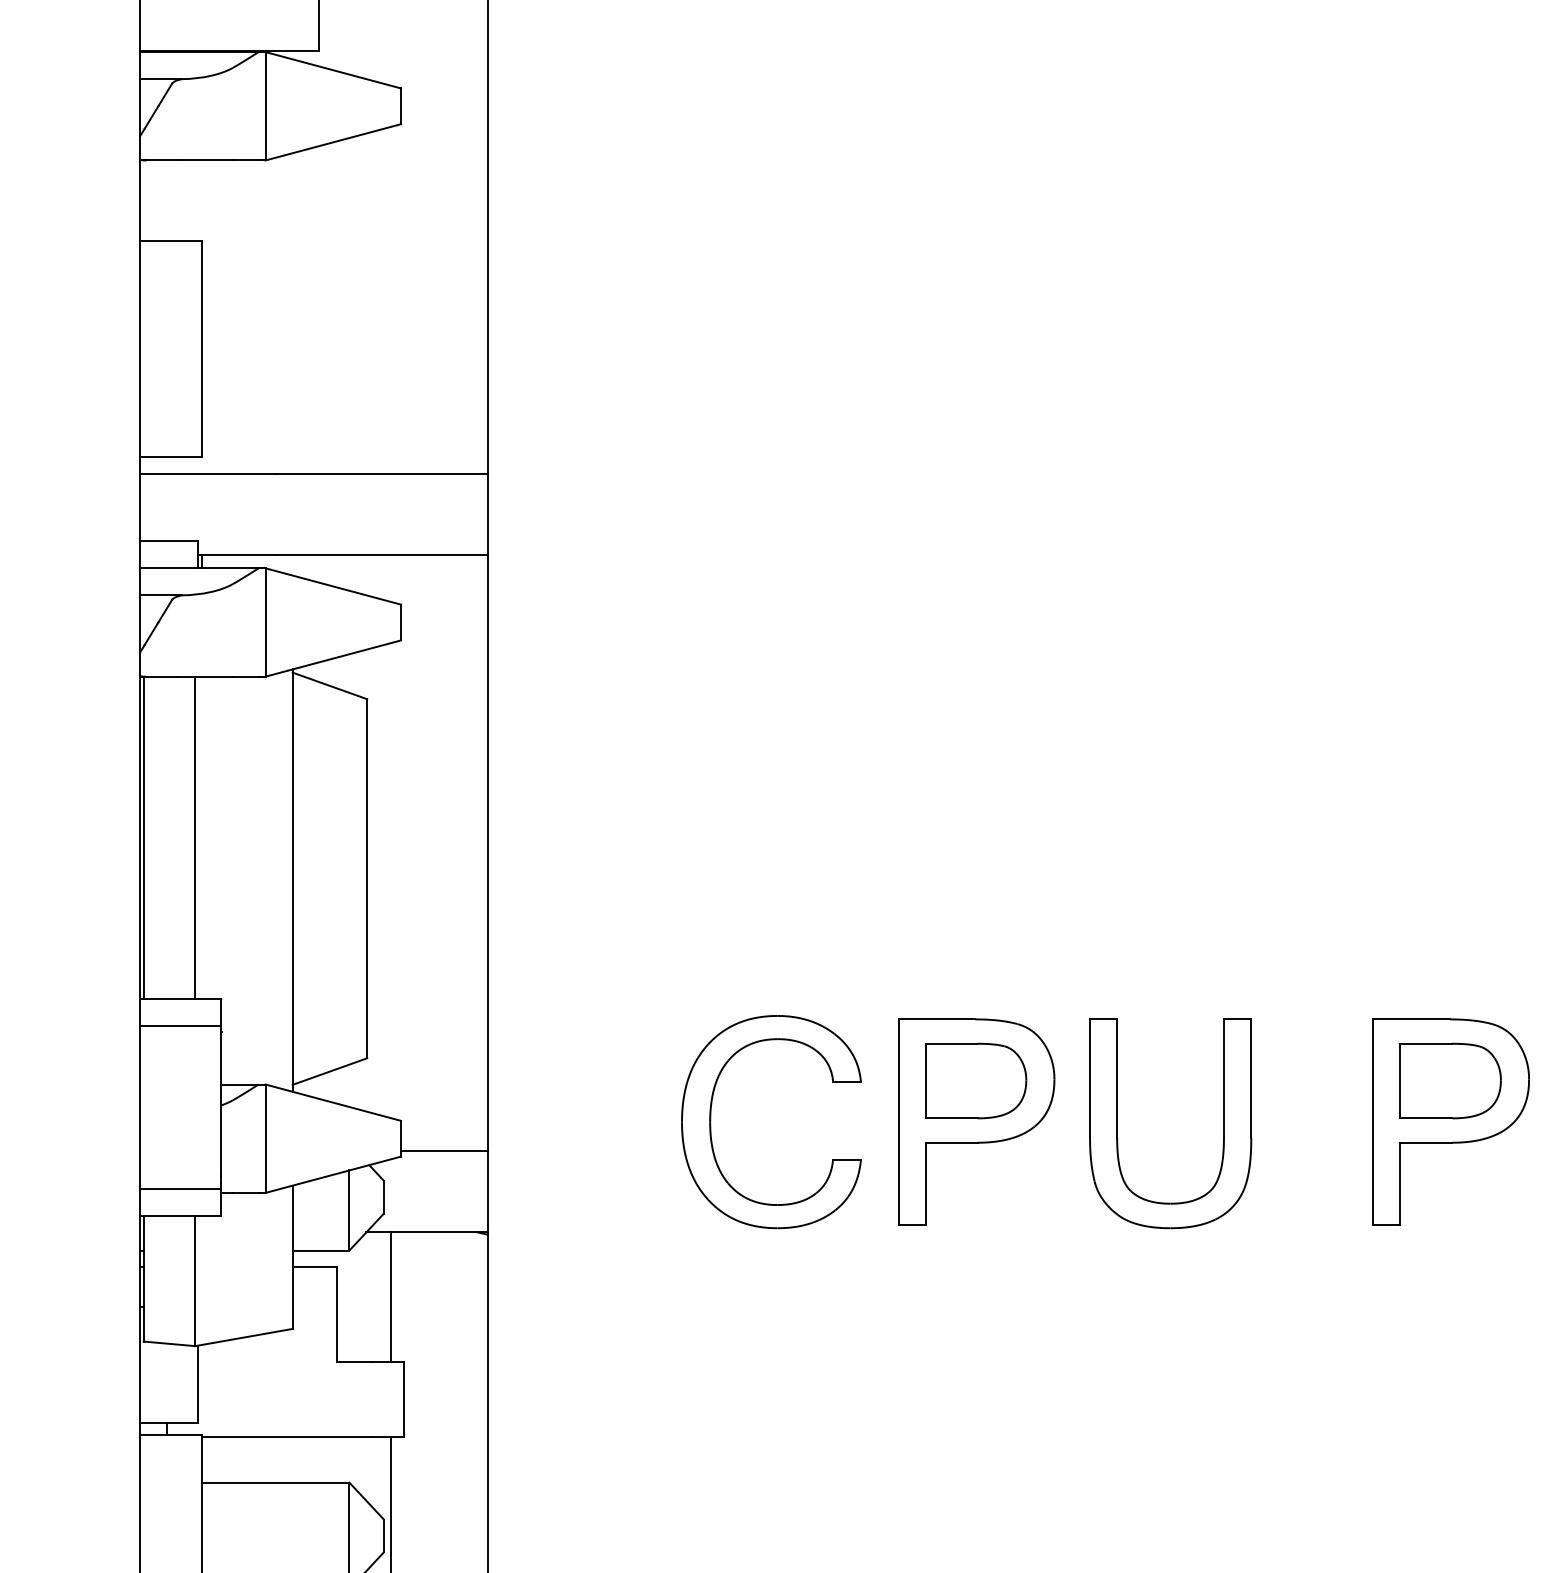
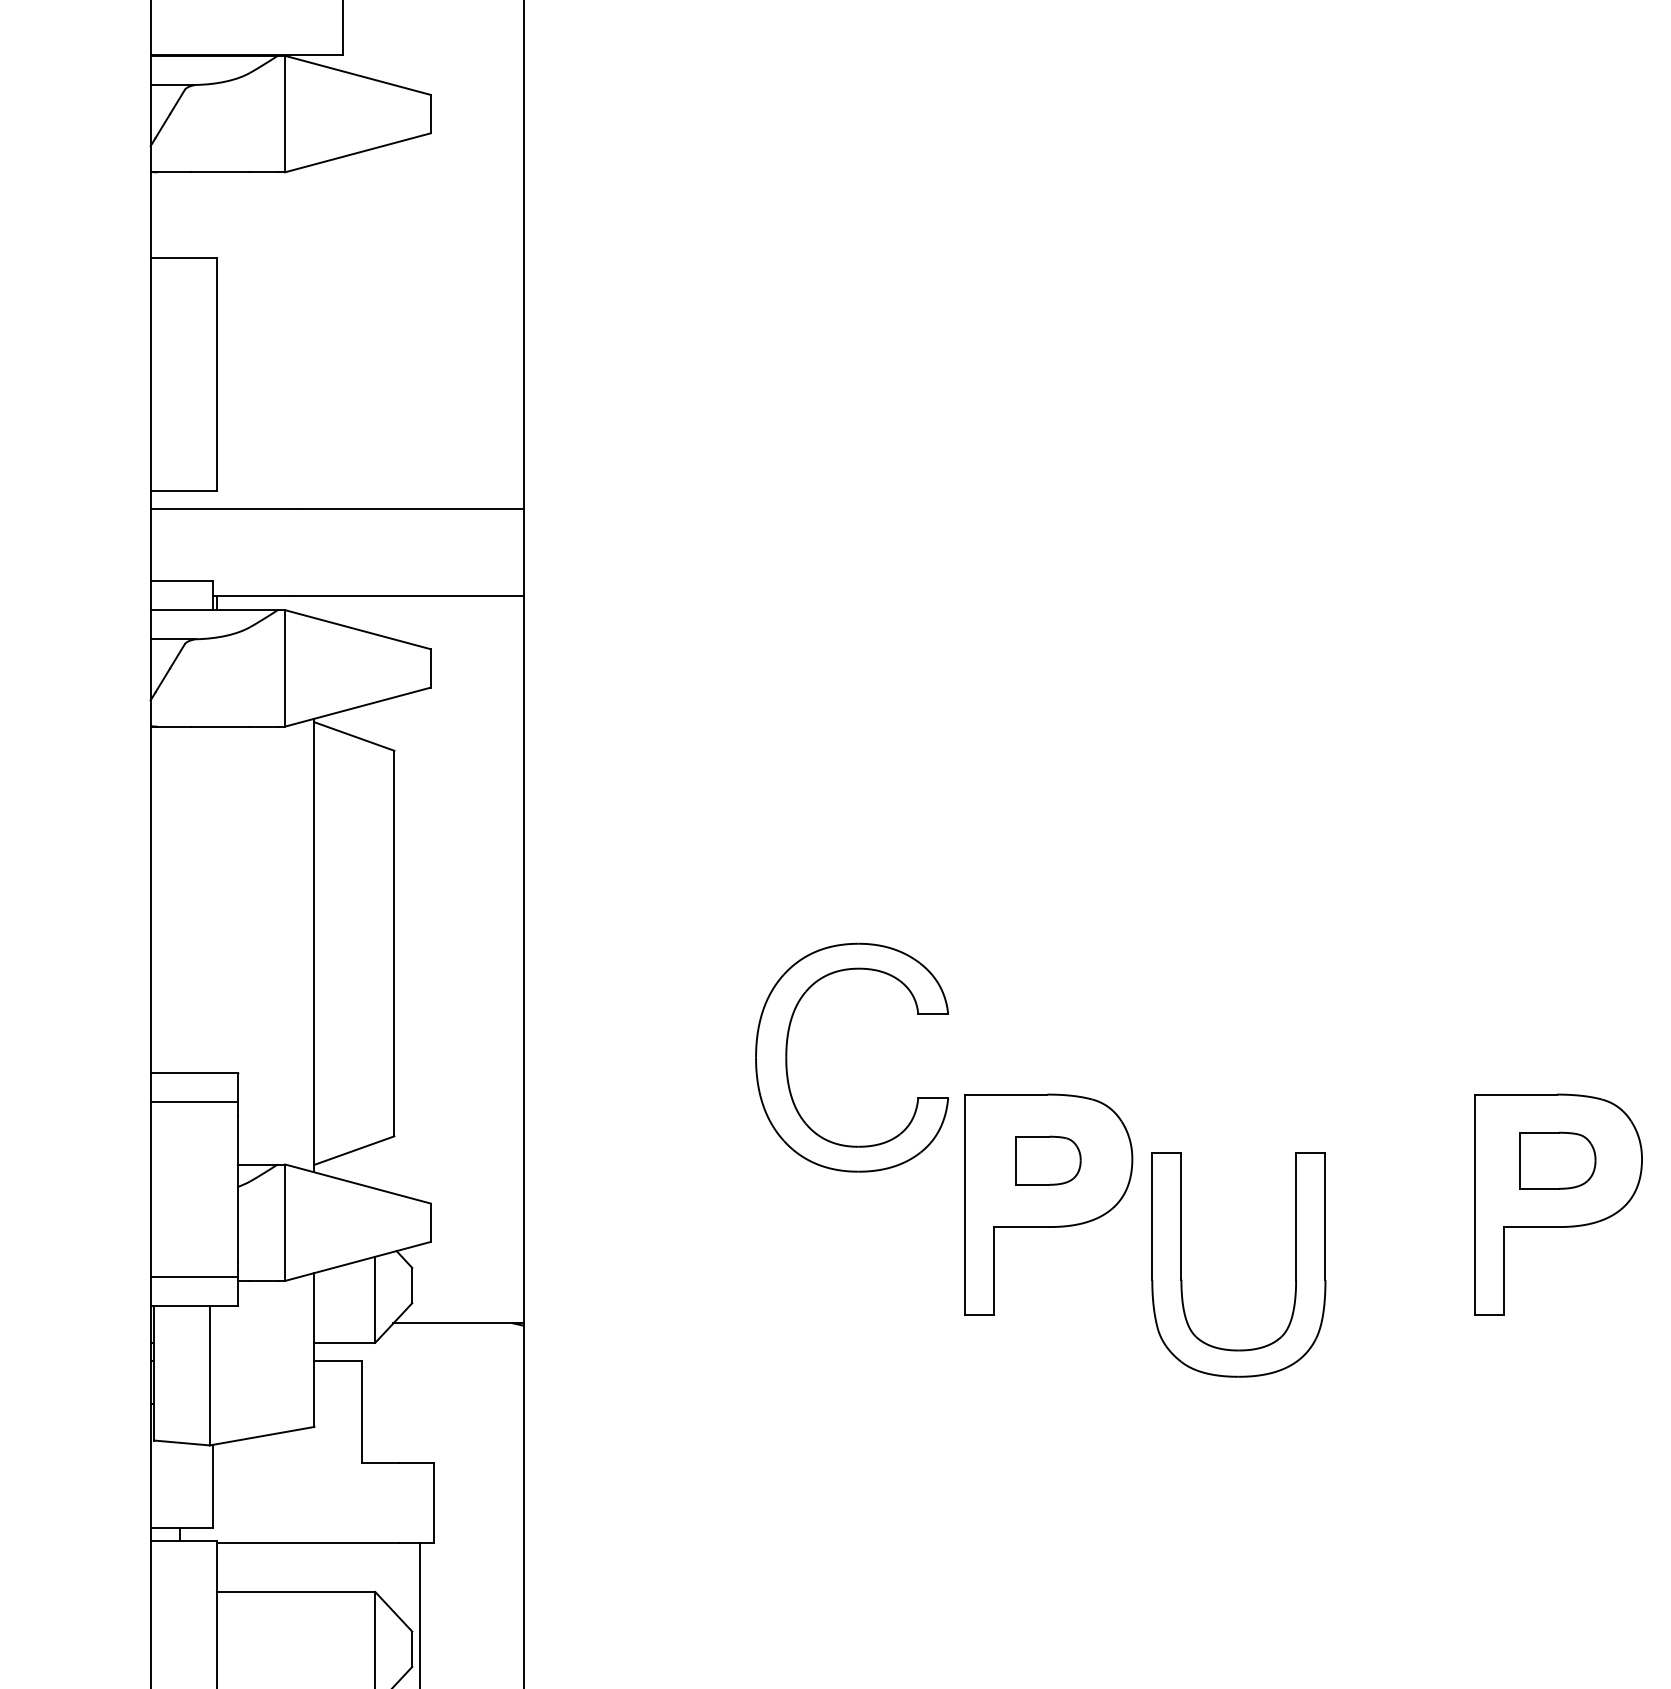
line: (143, 837) -> (154, 899), removed
line: (195, 837) -> (210, 899), removed
part: (976, 1080) -> (1048, 1160), size x0.6
part: (1450, 1080) -> (1557, 1160), size x0.7
part: (711, 1122) -> (787, 1058), moved
part: (1117, 1123) -> (1181, 1264), moved
line: (444, 1151) -> (477, 1236), removed
line: (390, 1297) -> (419, 1393), removed

